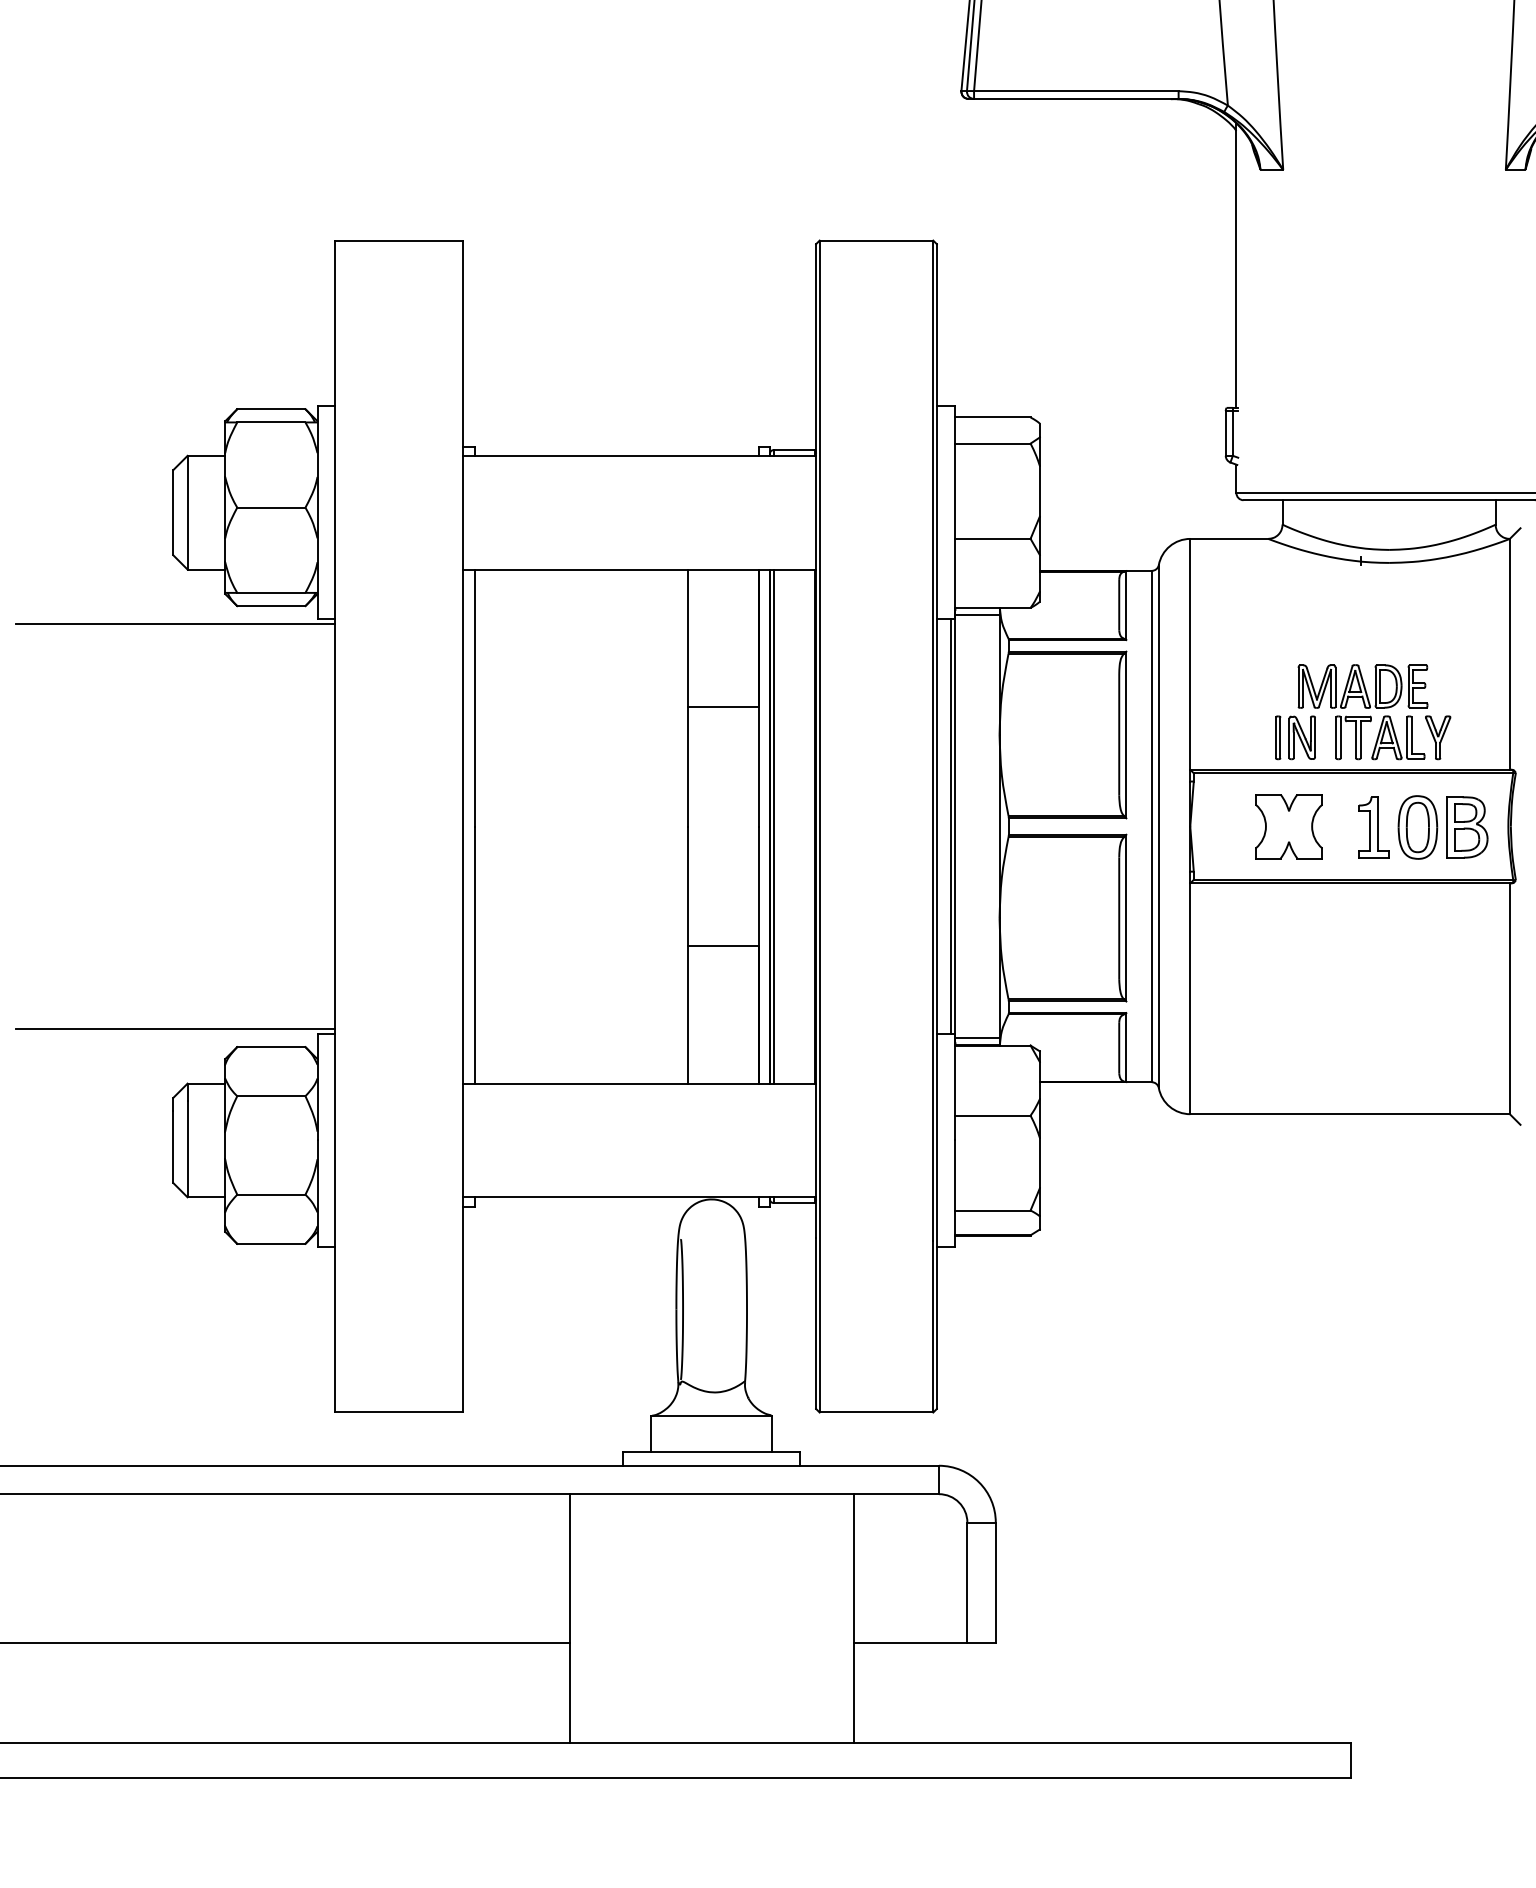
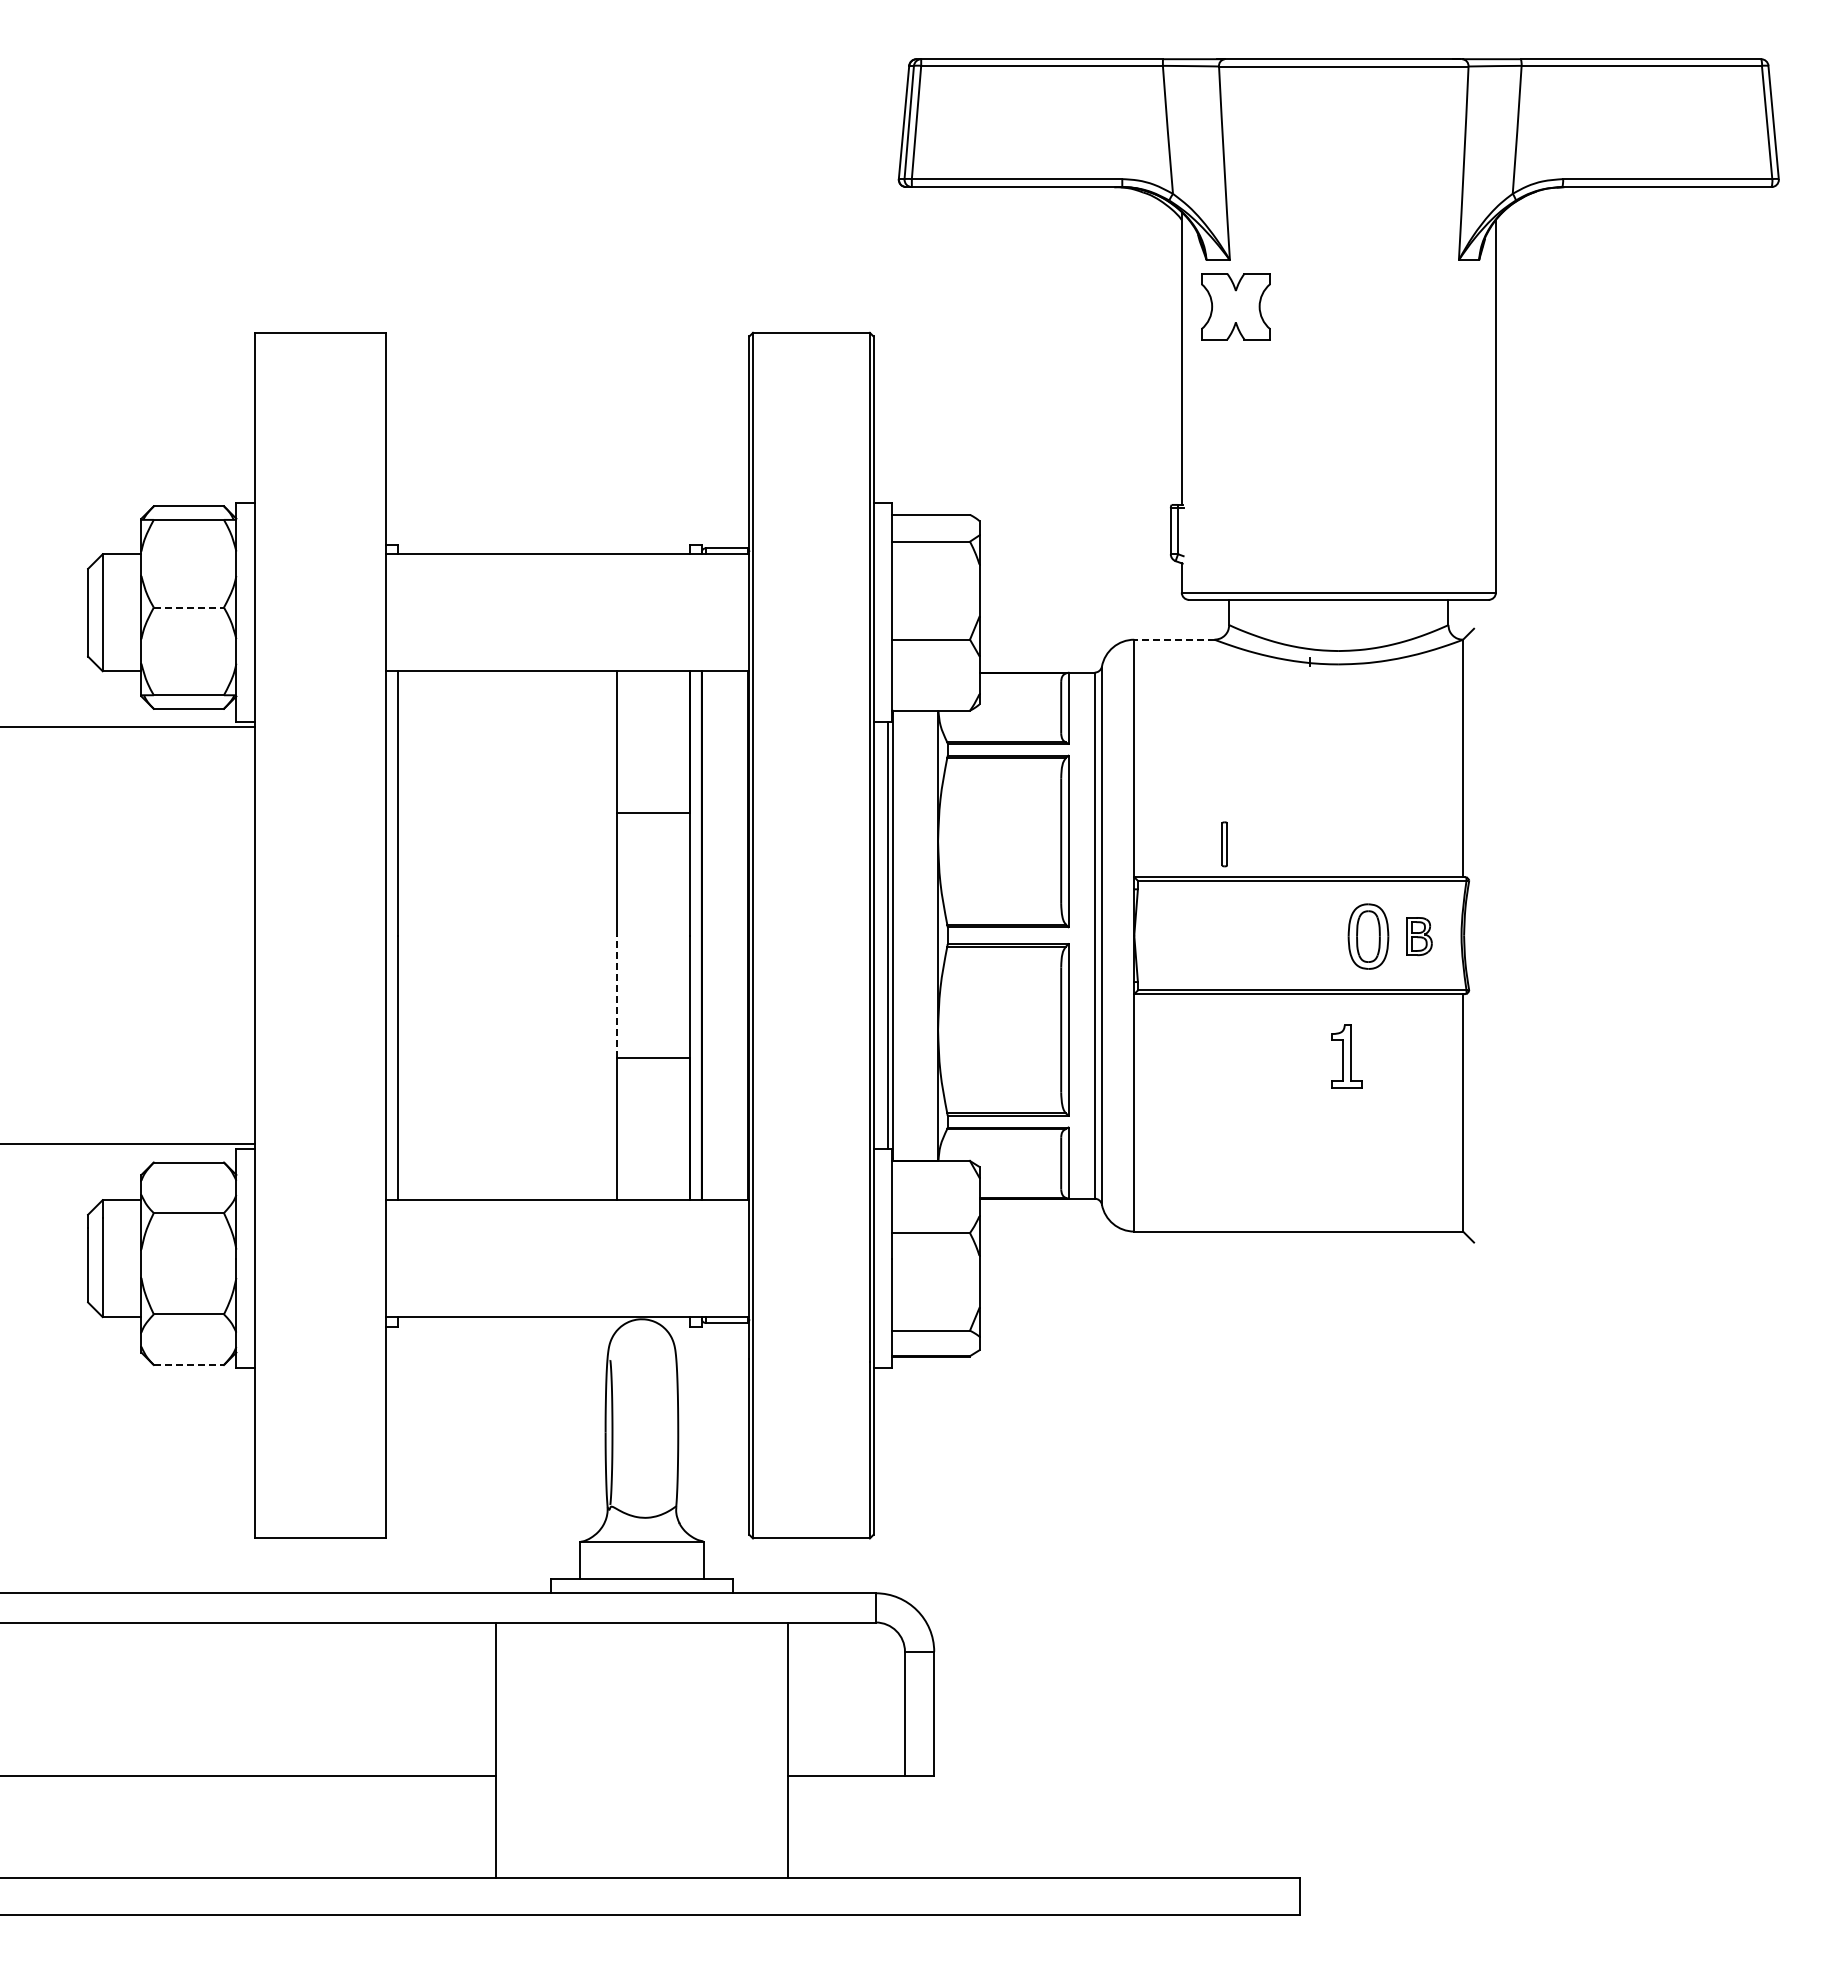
line: (271, 507) -> (189, 607), solid -> dashed
line: (1229, 538) -> (1174, 639), solid -> dashed
line: (977, 614) -> (915, 717), removed
part: (1369, 711) -> (1318, 817), removed
line: (773, 826) -> (705, 935), removed
part: (1288, 826) -> (1235, 306), moved
part: (1373, 827) -> (1346, 1056), moved
part: (1467, 827) -> (1419, 936), size x0.6
line: (687, 885) -> (617, 996), solid -> dashed
line: (977, 1038) -> (915, 1153), removed
line: (271, 1244) -> (189, 1365), solid -> dashed

